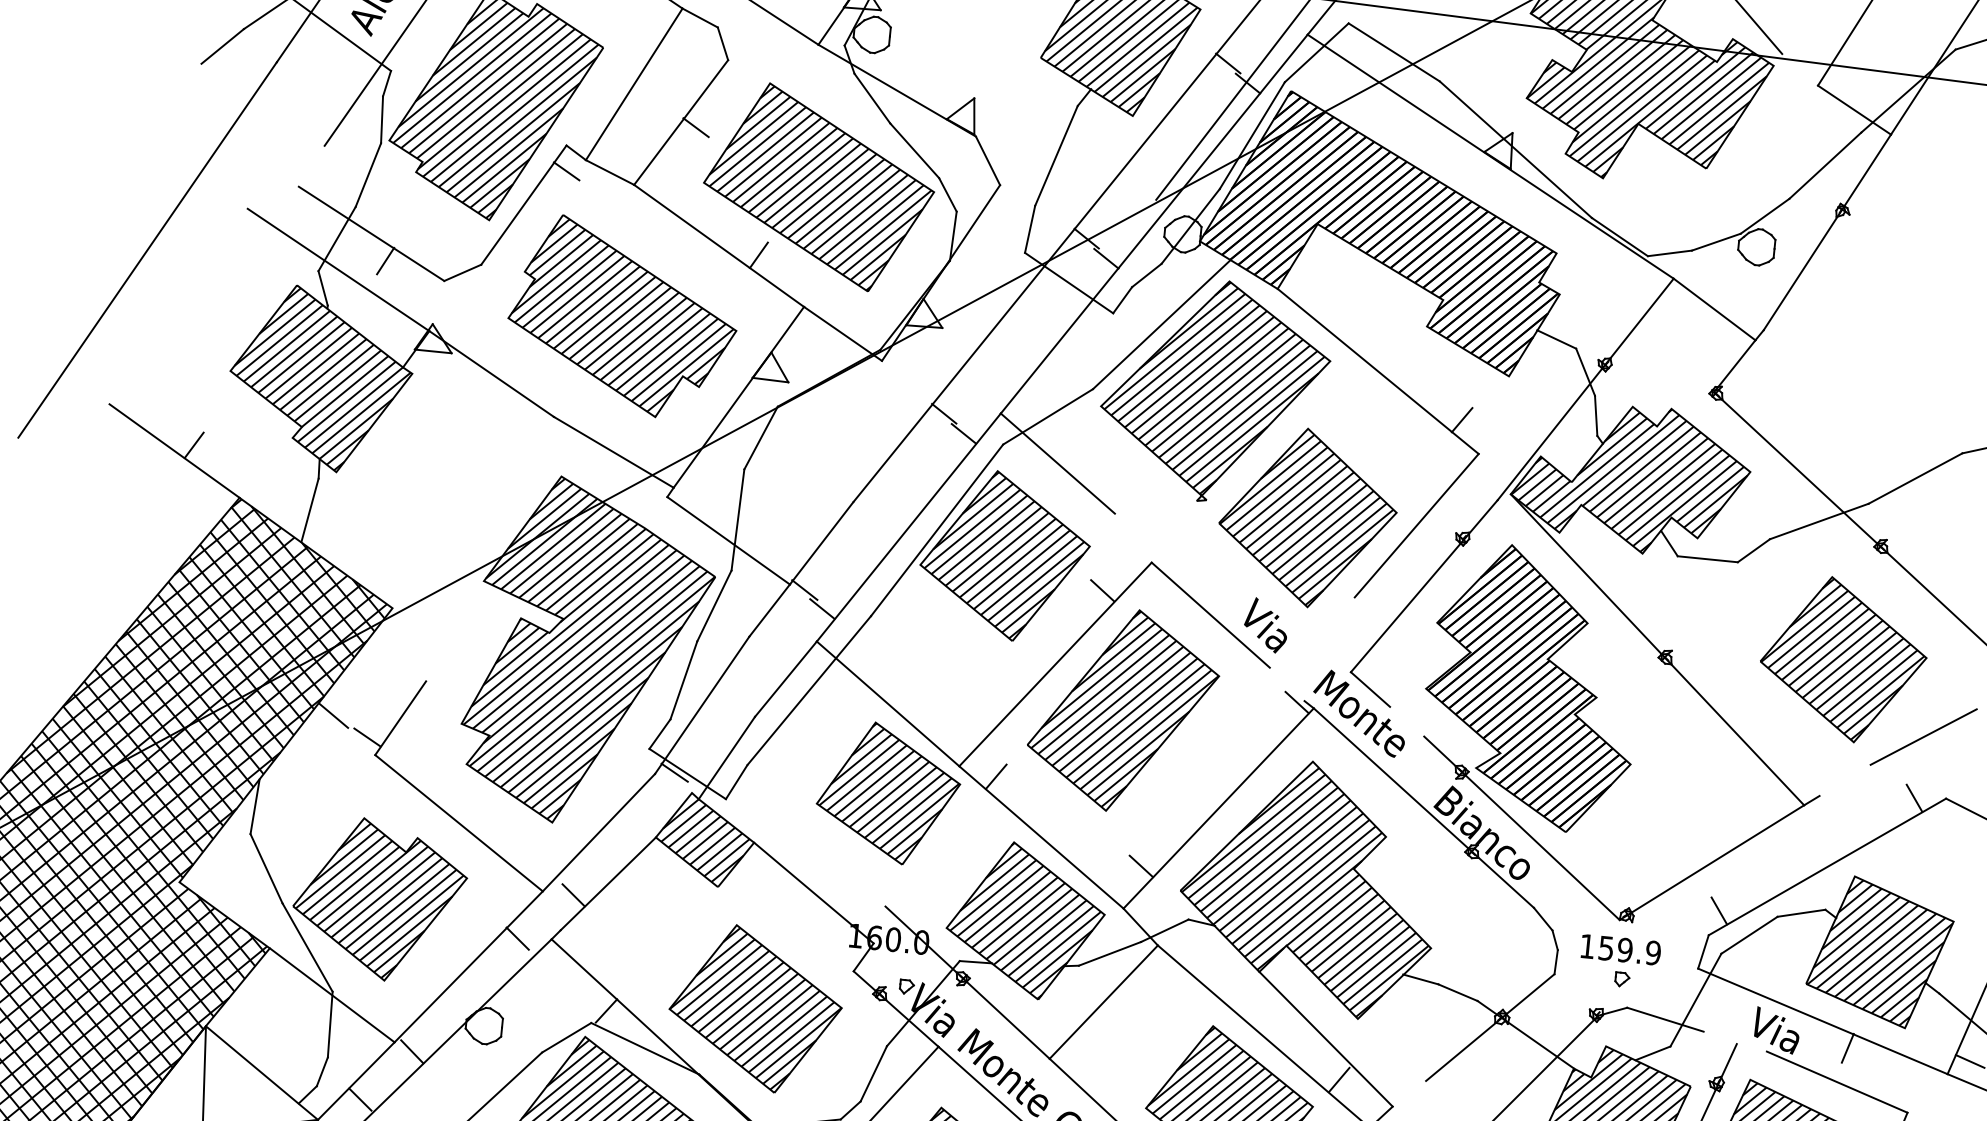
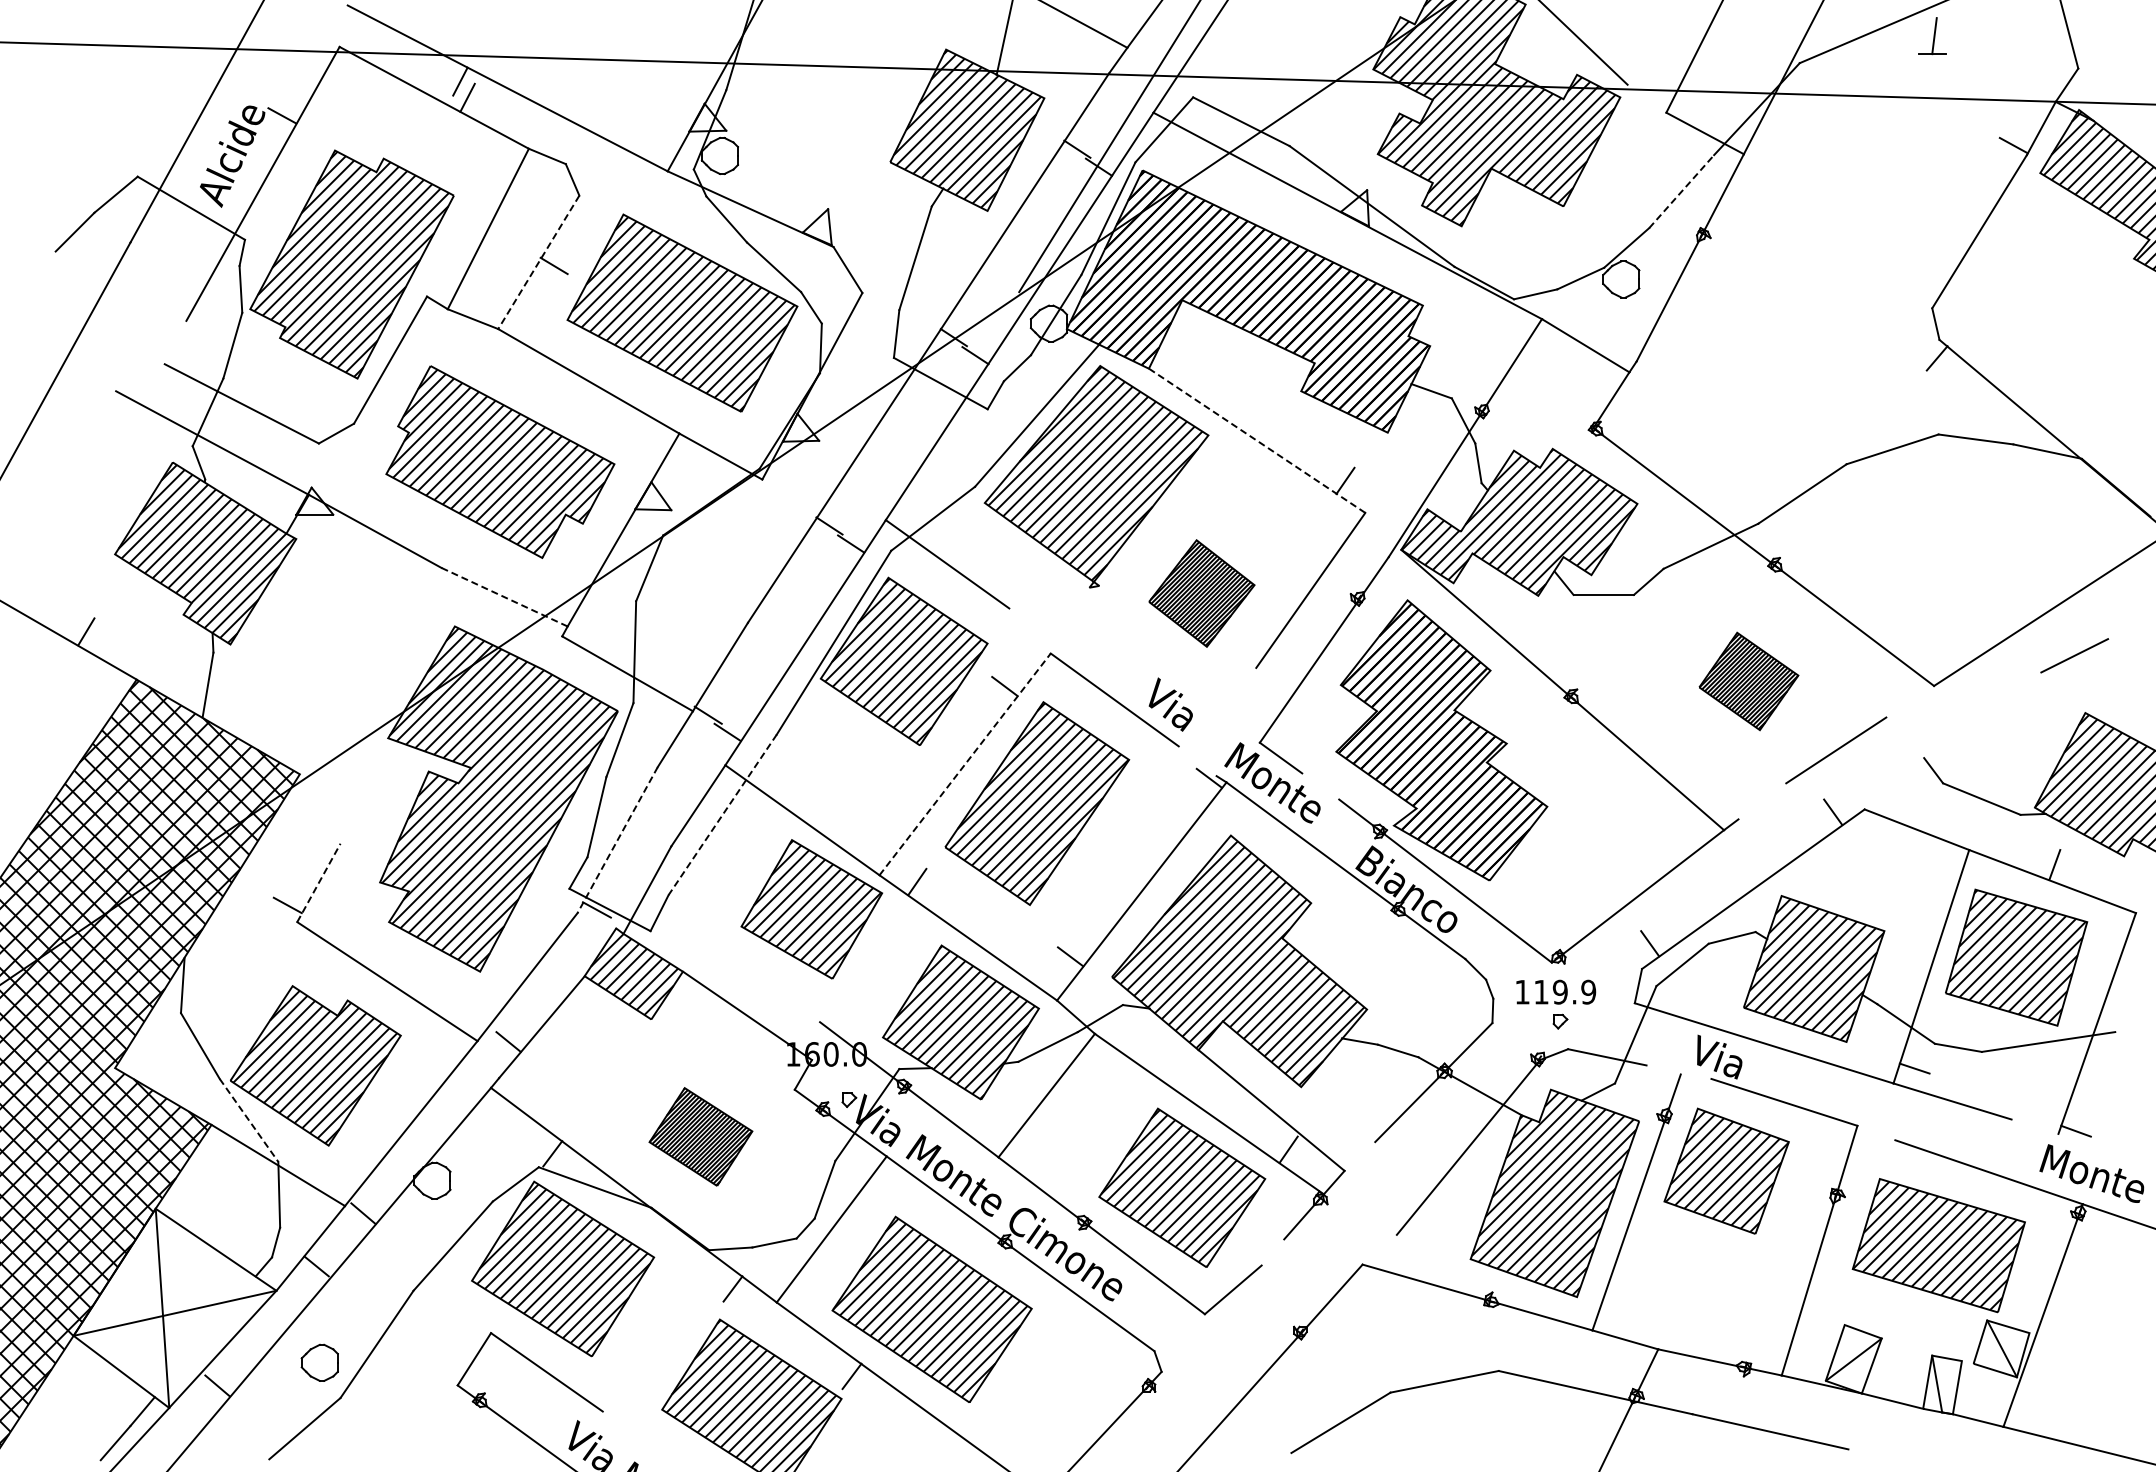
line: (680, 122) -> (538, 262), solid -> dashed
line: (1825, 165) -> (1681, 191), solid -> dashed
line: (566, 170) -> (429, 321), removed
line: (759, 255) -> (629, 386), removed
line: (385, 261) -> (258, 429), removed
line: (1378, 371) -> (1257, 440), solid -> dashed
line: (613, 452) -> (504, 597), solid -> dashed
part: (1307, 517) -> (1201, 593), size x0.6
part: (1843, 659) -> (1748, 681), size x0.6
line: (1055, 664) -> (965, 764), solid -> dashed
line: (809, 690) -> (722, 814), solid -> dashed
line: (702, 705) -> (617, 840), solid -> dashed
line: (333, 715) -> (251, 886), removed
line: (400, 717) -> (318, 882), solid -> dashed
line: (517, 938) -> (457, 1090), removed
line: (308, 947) -> (249, 1120), solid -> dashed
text: (1606, 948) -> (1541, 992), 159.9 -> 119.9
part: (755, 1008) -> (700, 1136), size x0.6
line: (1847, 1048) -> (1791, 1067), removed

